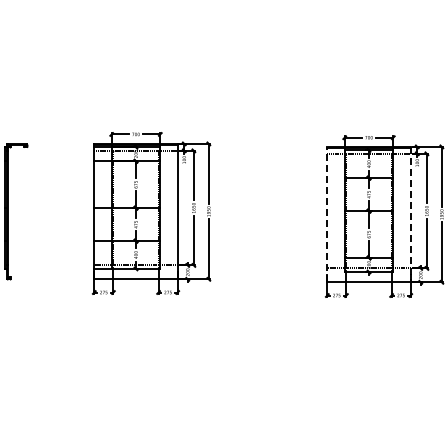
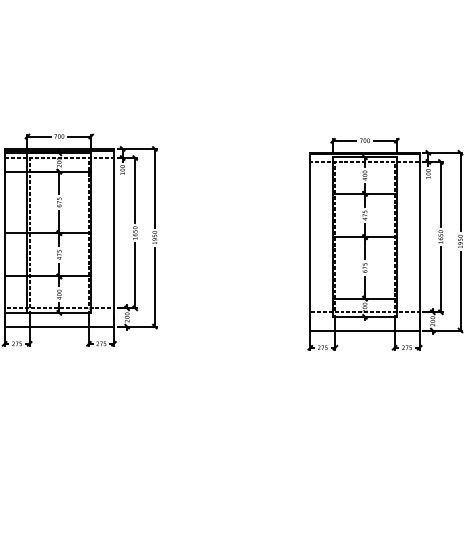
line: (327, 214) -> (310, 241), dashed -> solid
line: (410, 214) -> (419, 241), dashed -> solid

